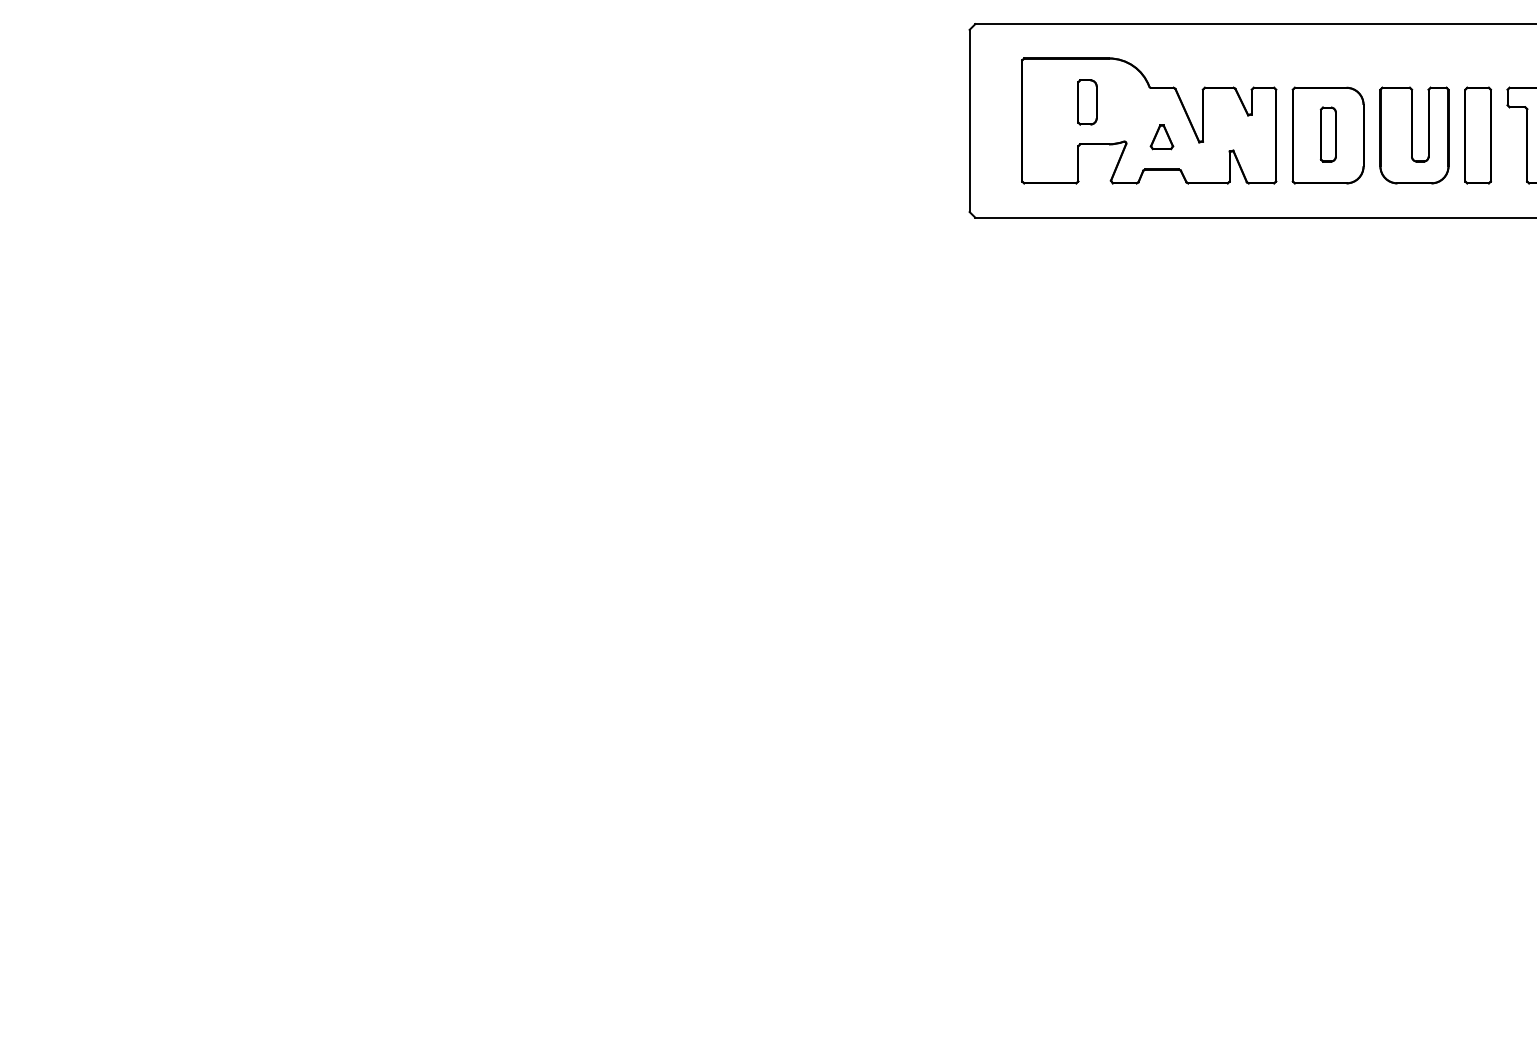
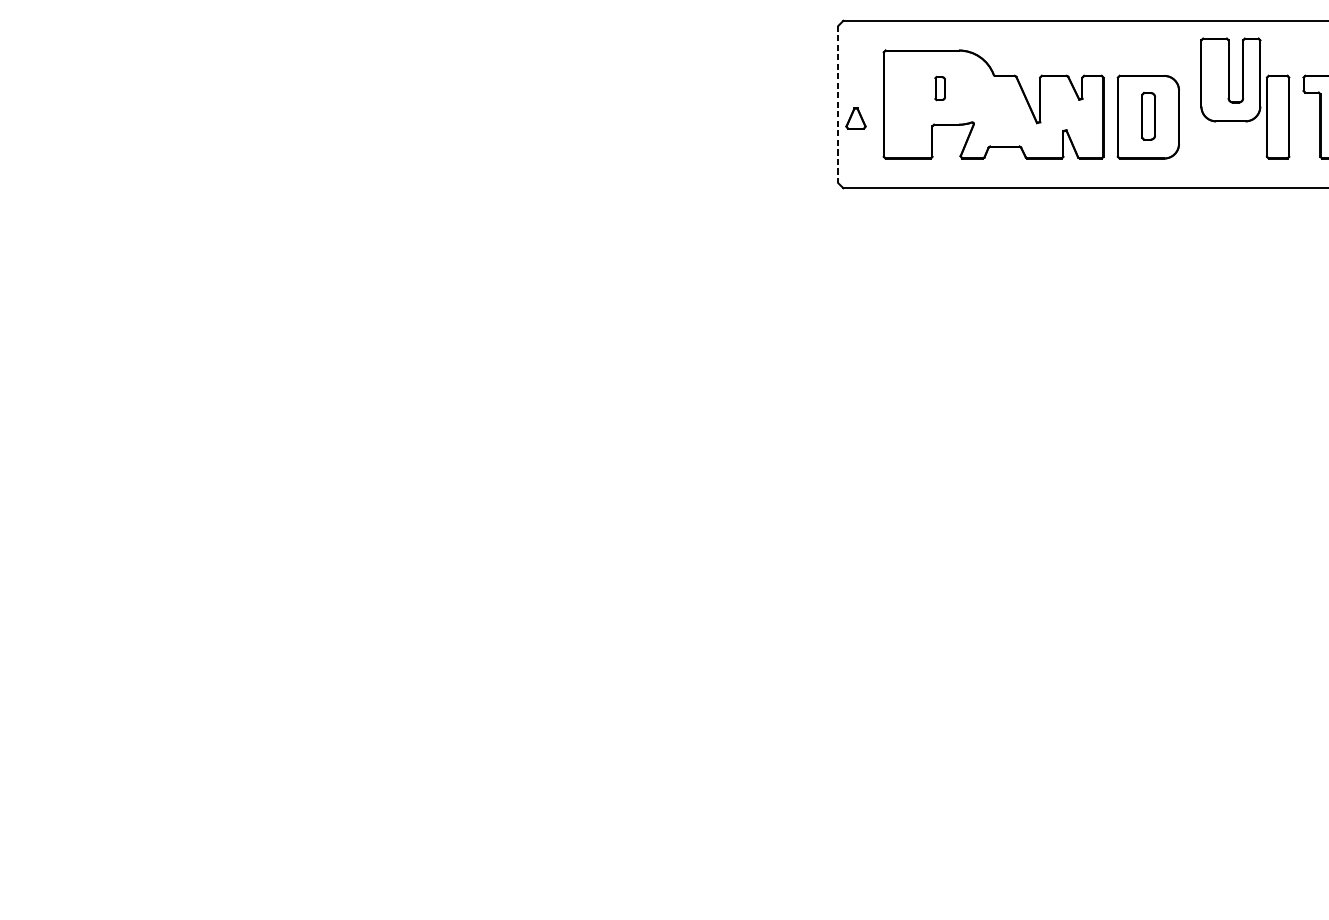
part: (1087, 102) -> (940, 88), size x0.6
line: (969, 121) -> (838, 105), solid -> dashed
part: (1414, 135) -> (1230, 79), moved
part: (1161, 137) -> (855, 118), moved

